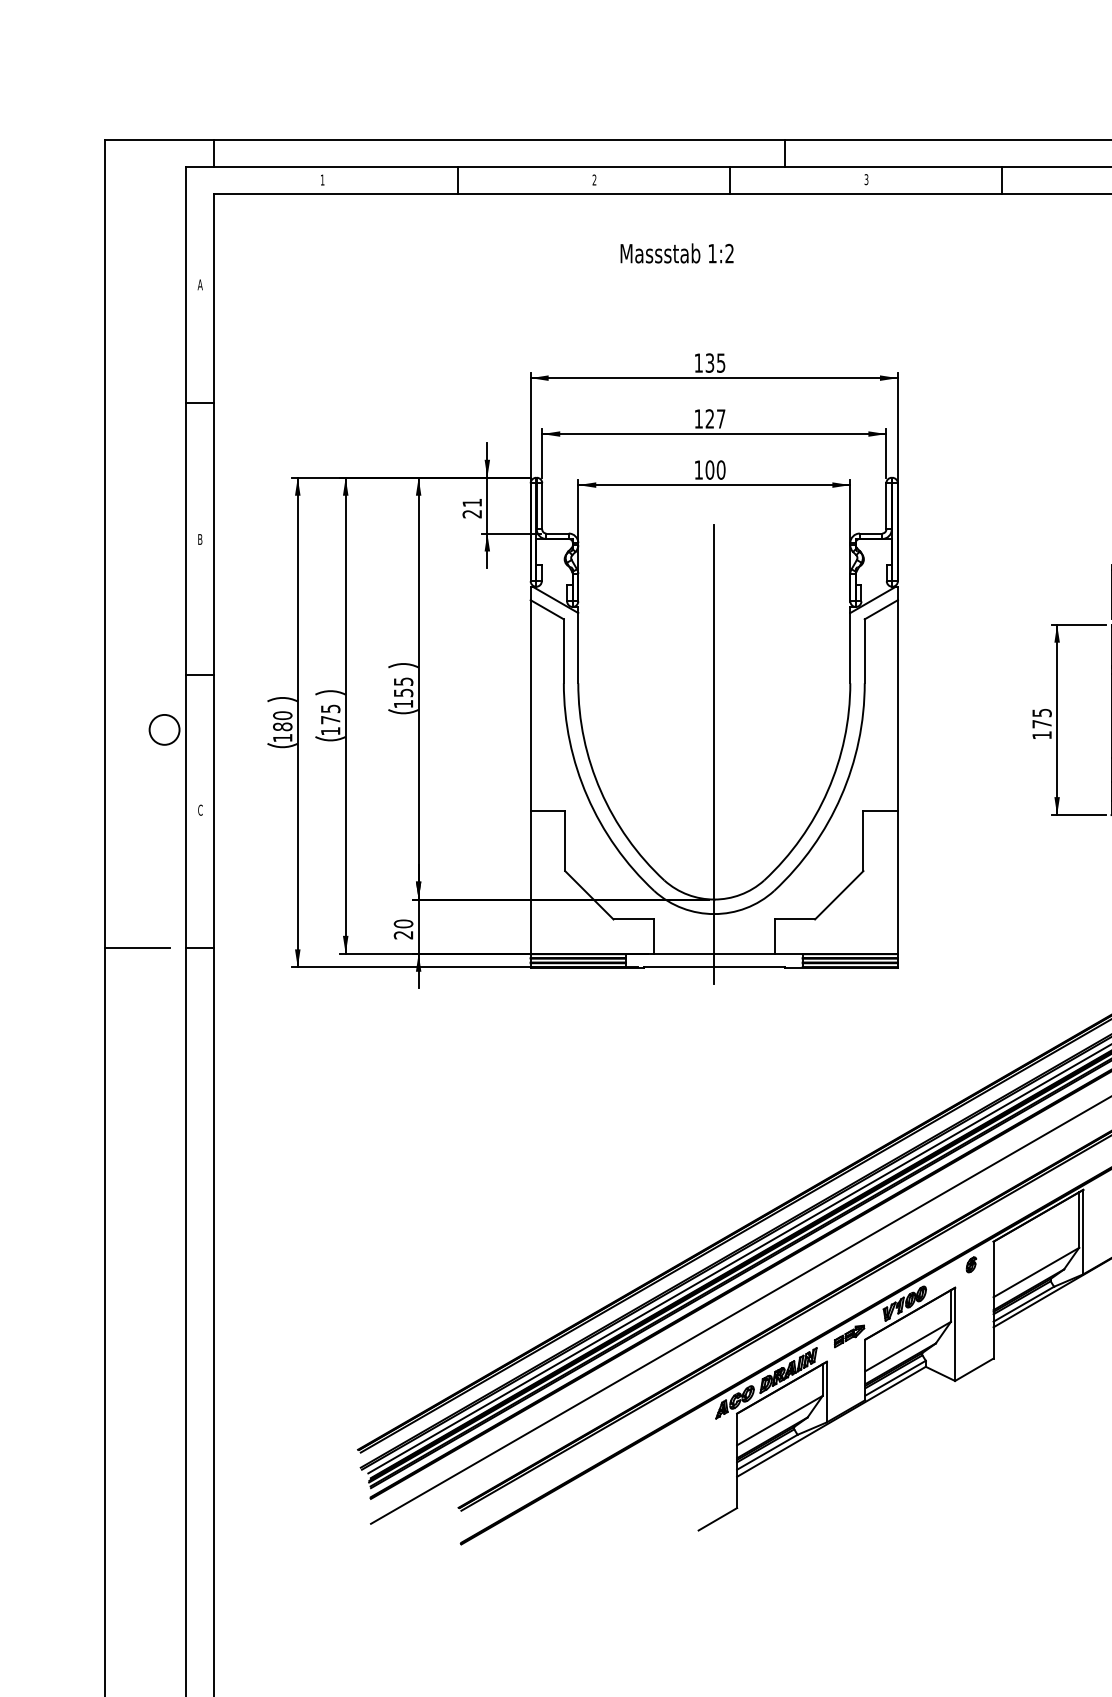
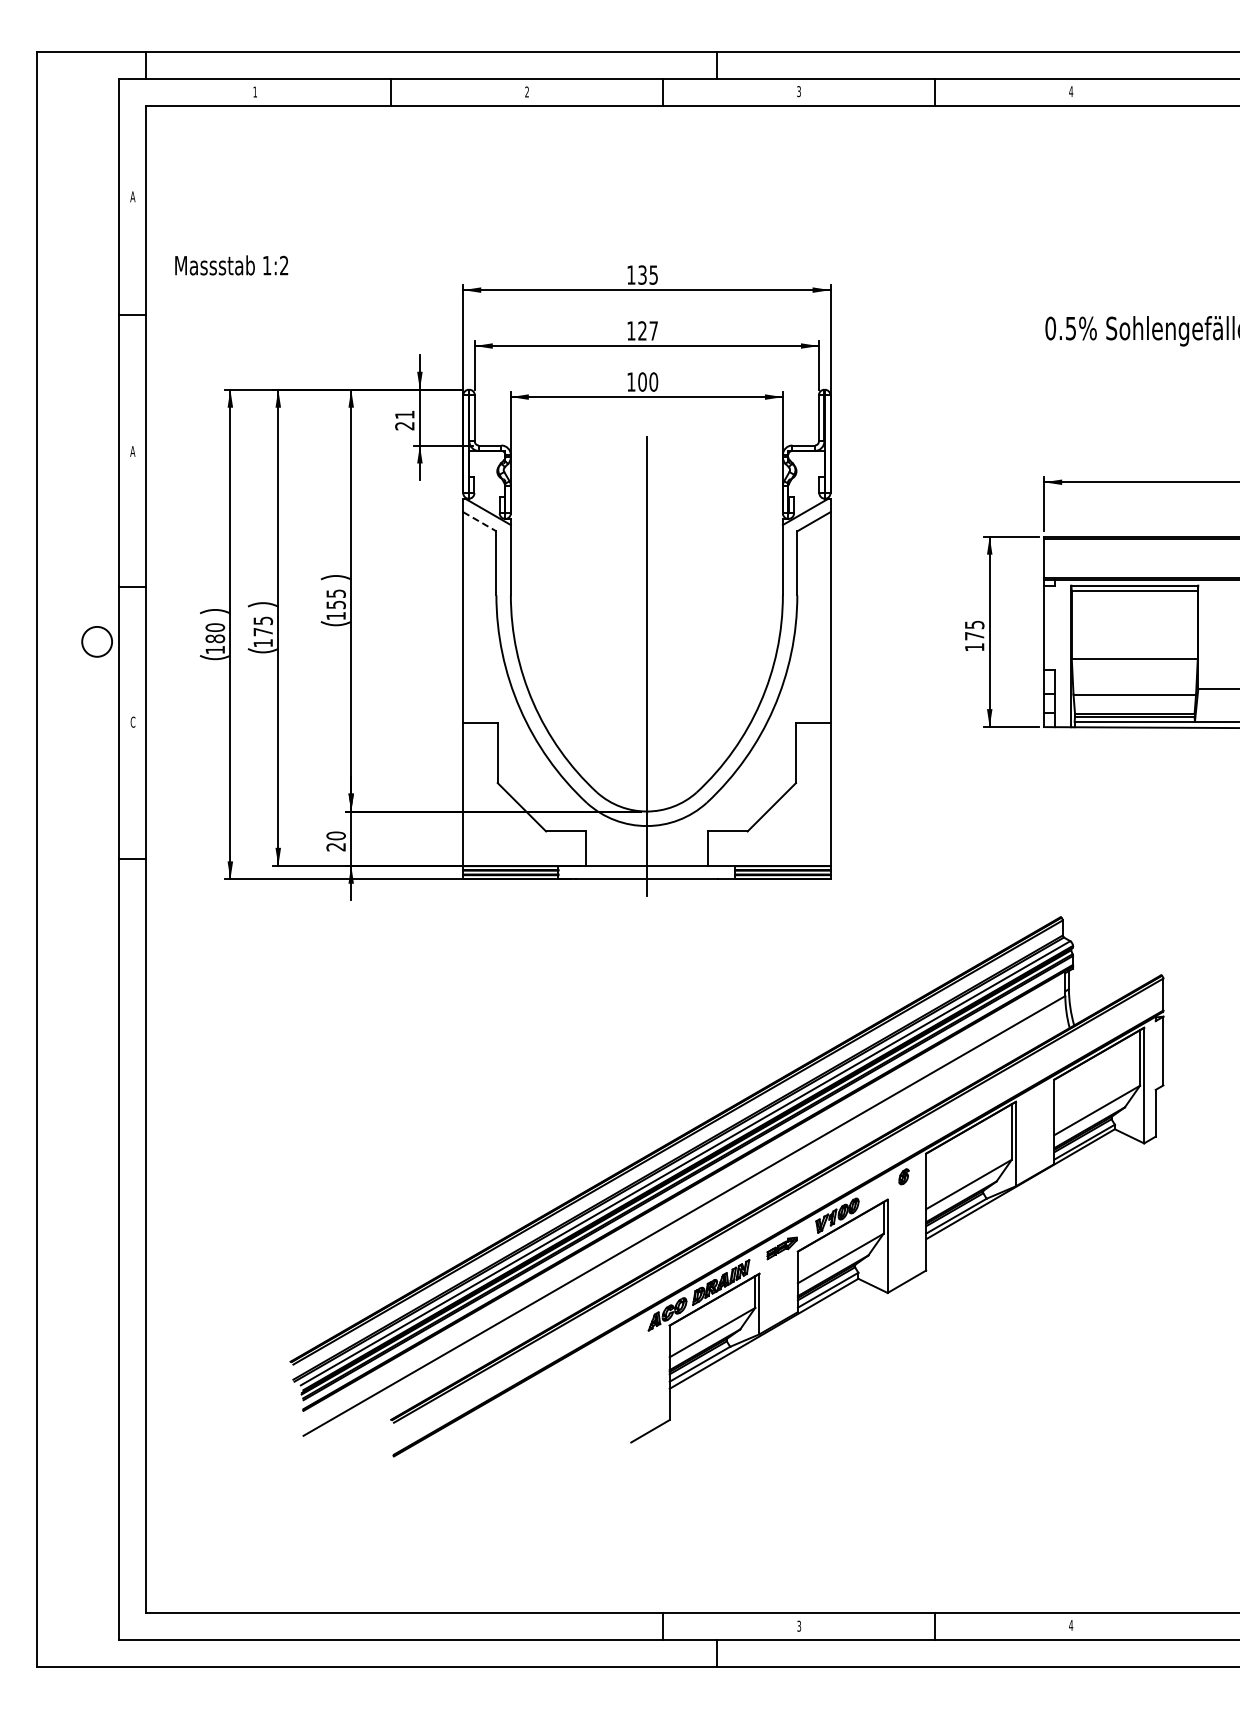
text: (676, 253) -> (231, 265), moved
text: (199, 539) -> (132, 451), B -> A
line: (547, 609) -> (480, 521), solid -> dashed
line: (136, 947) -> (69, 859), removed

